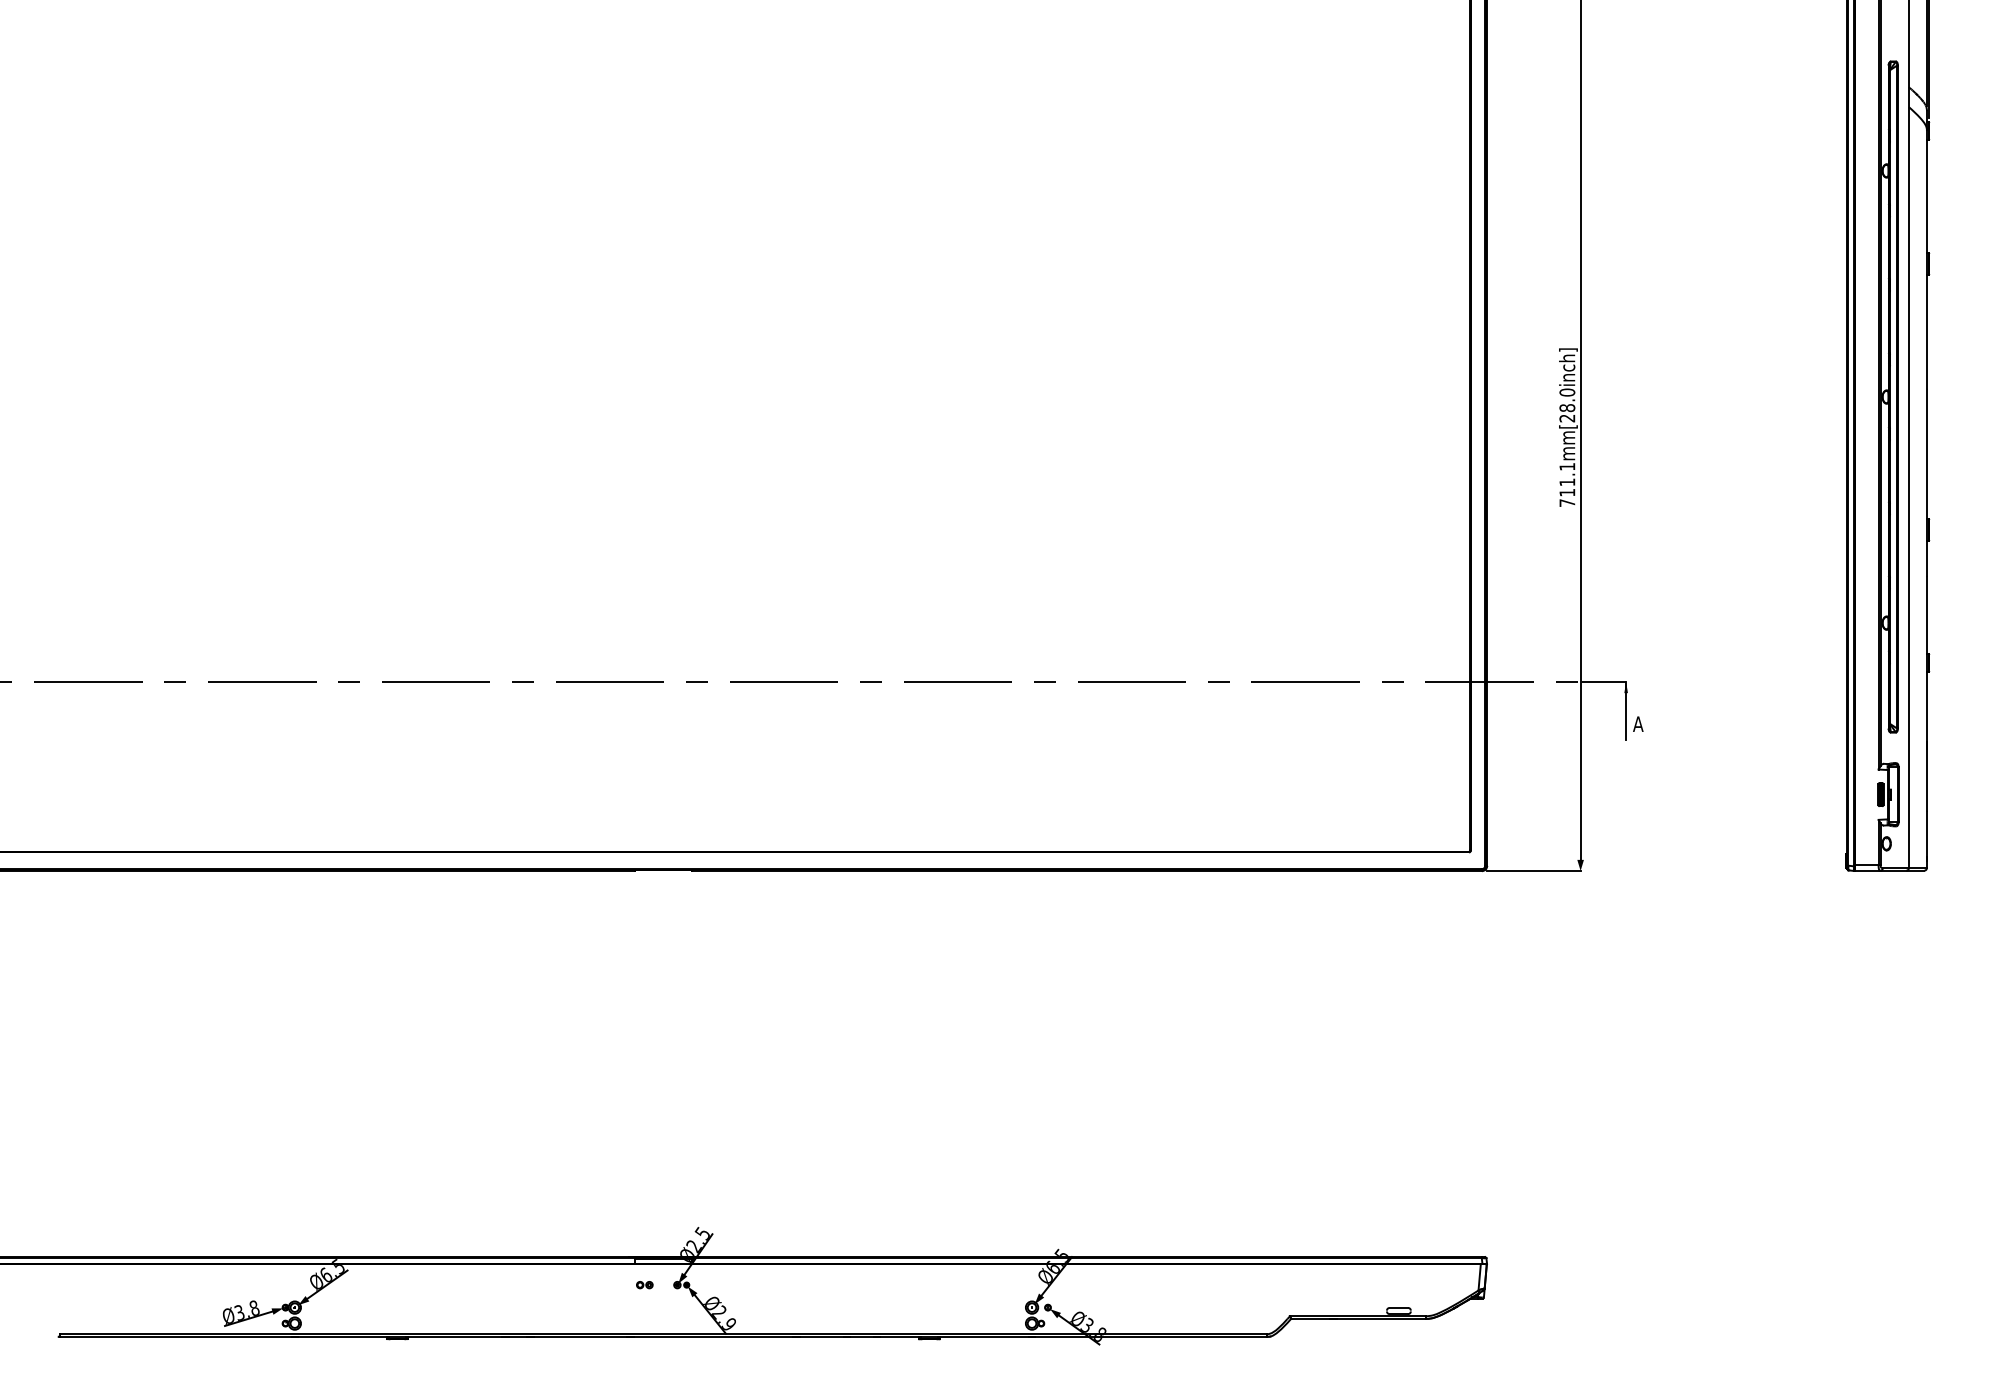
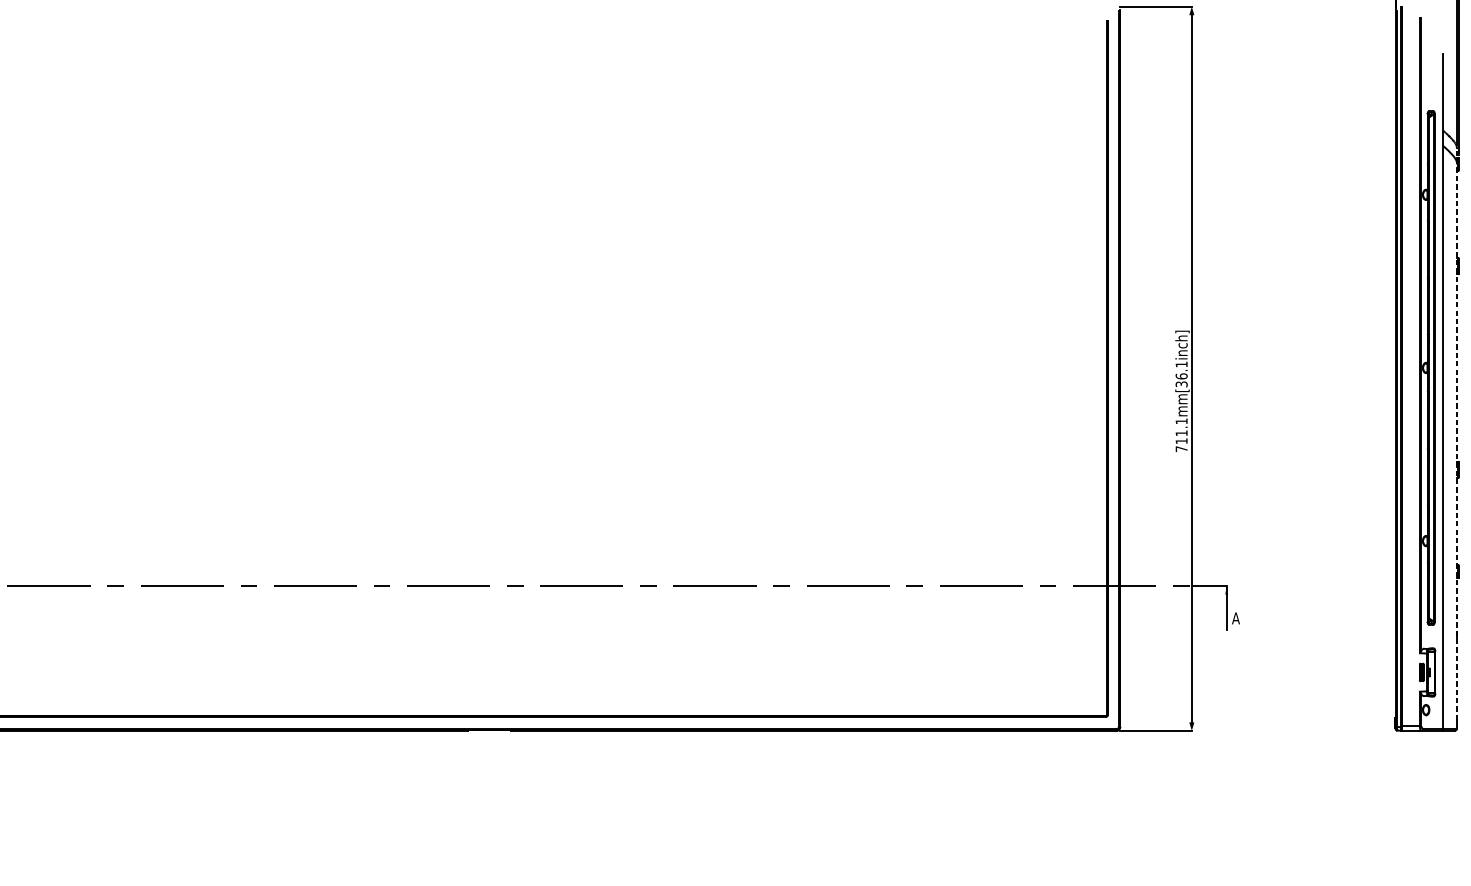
text: (1567, 405) -> (1181, 374), 711.1mm[28.0inch] -> 711.1mm[36.1inch]
line: (1926, 489) -> (1456, 438), solid -> dashed

